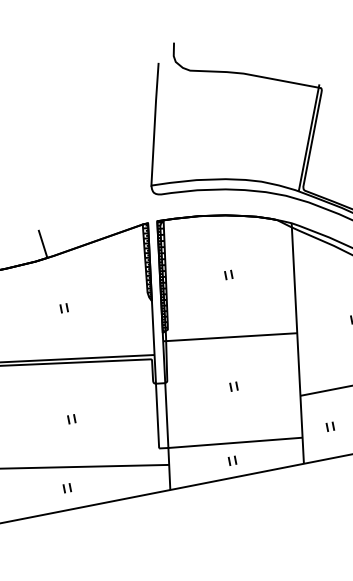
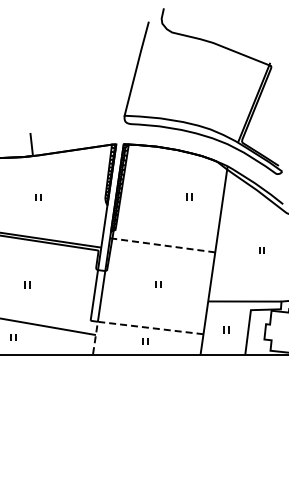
part: (229, 274) -> (189, 196), moved
line: (228, 337) -> (161, 245), solid -> dashed
line: (212, 444) -> (132, 325), solid -> dashed

